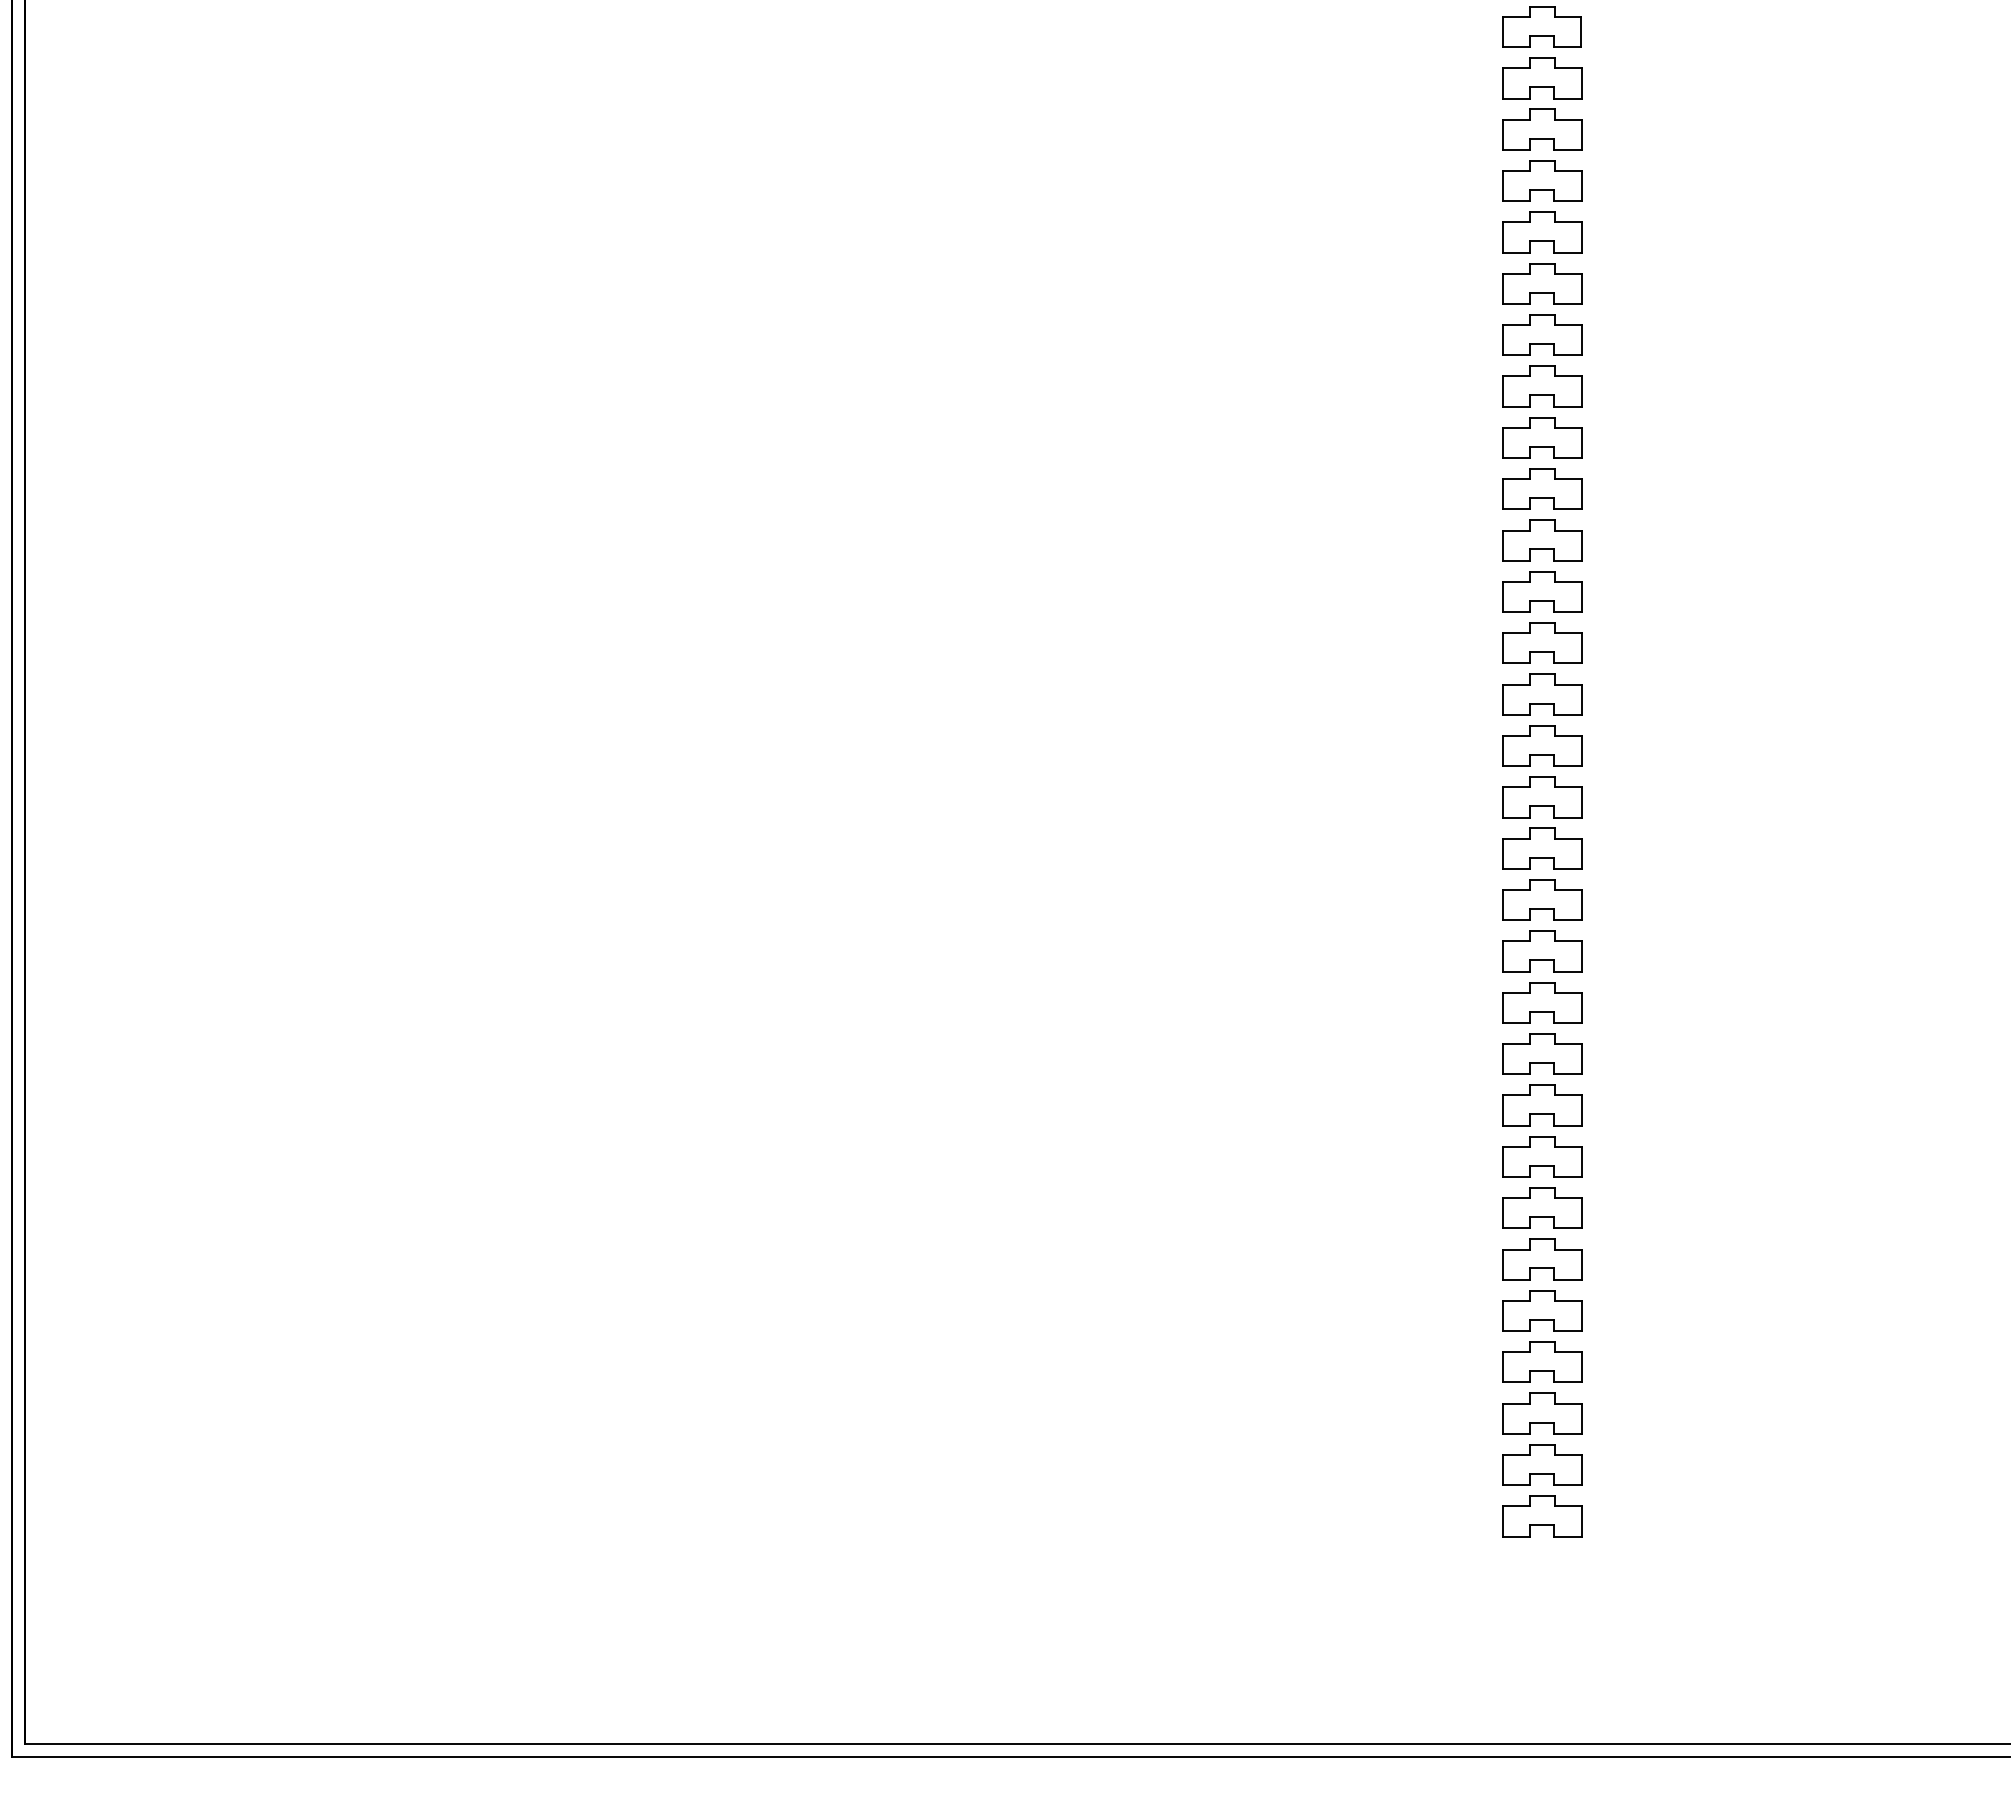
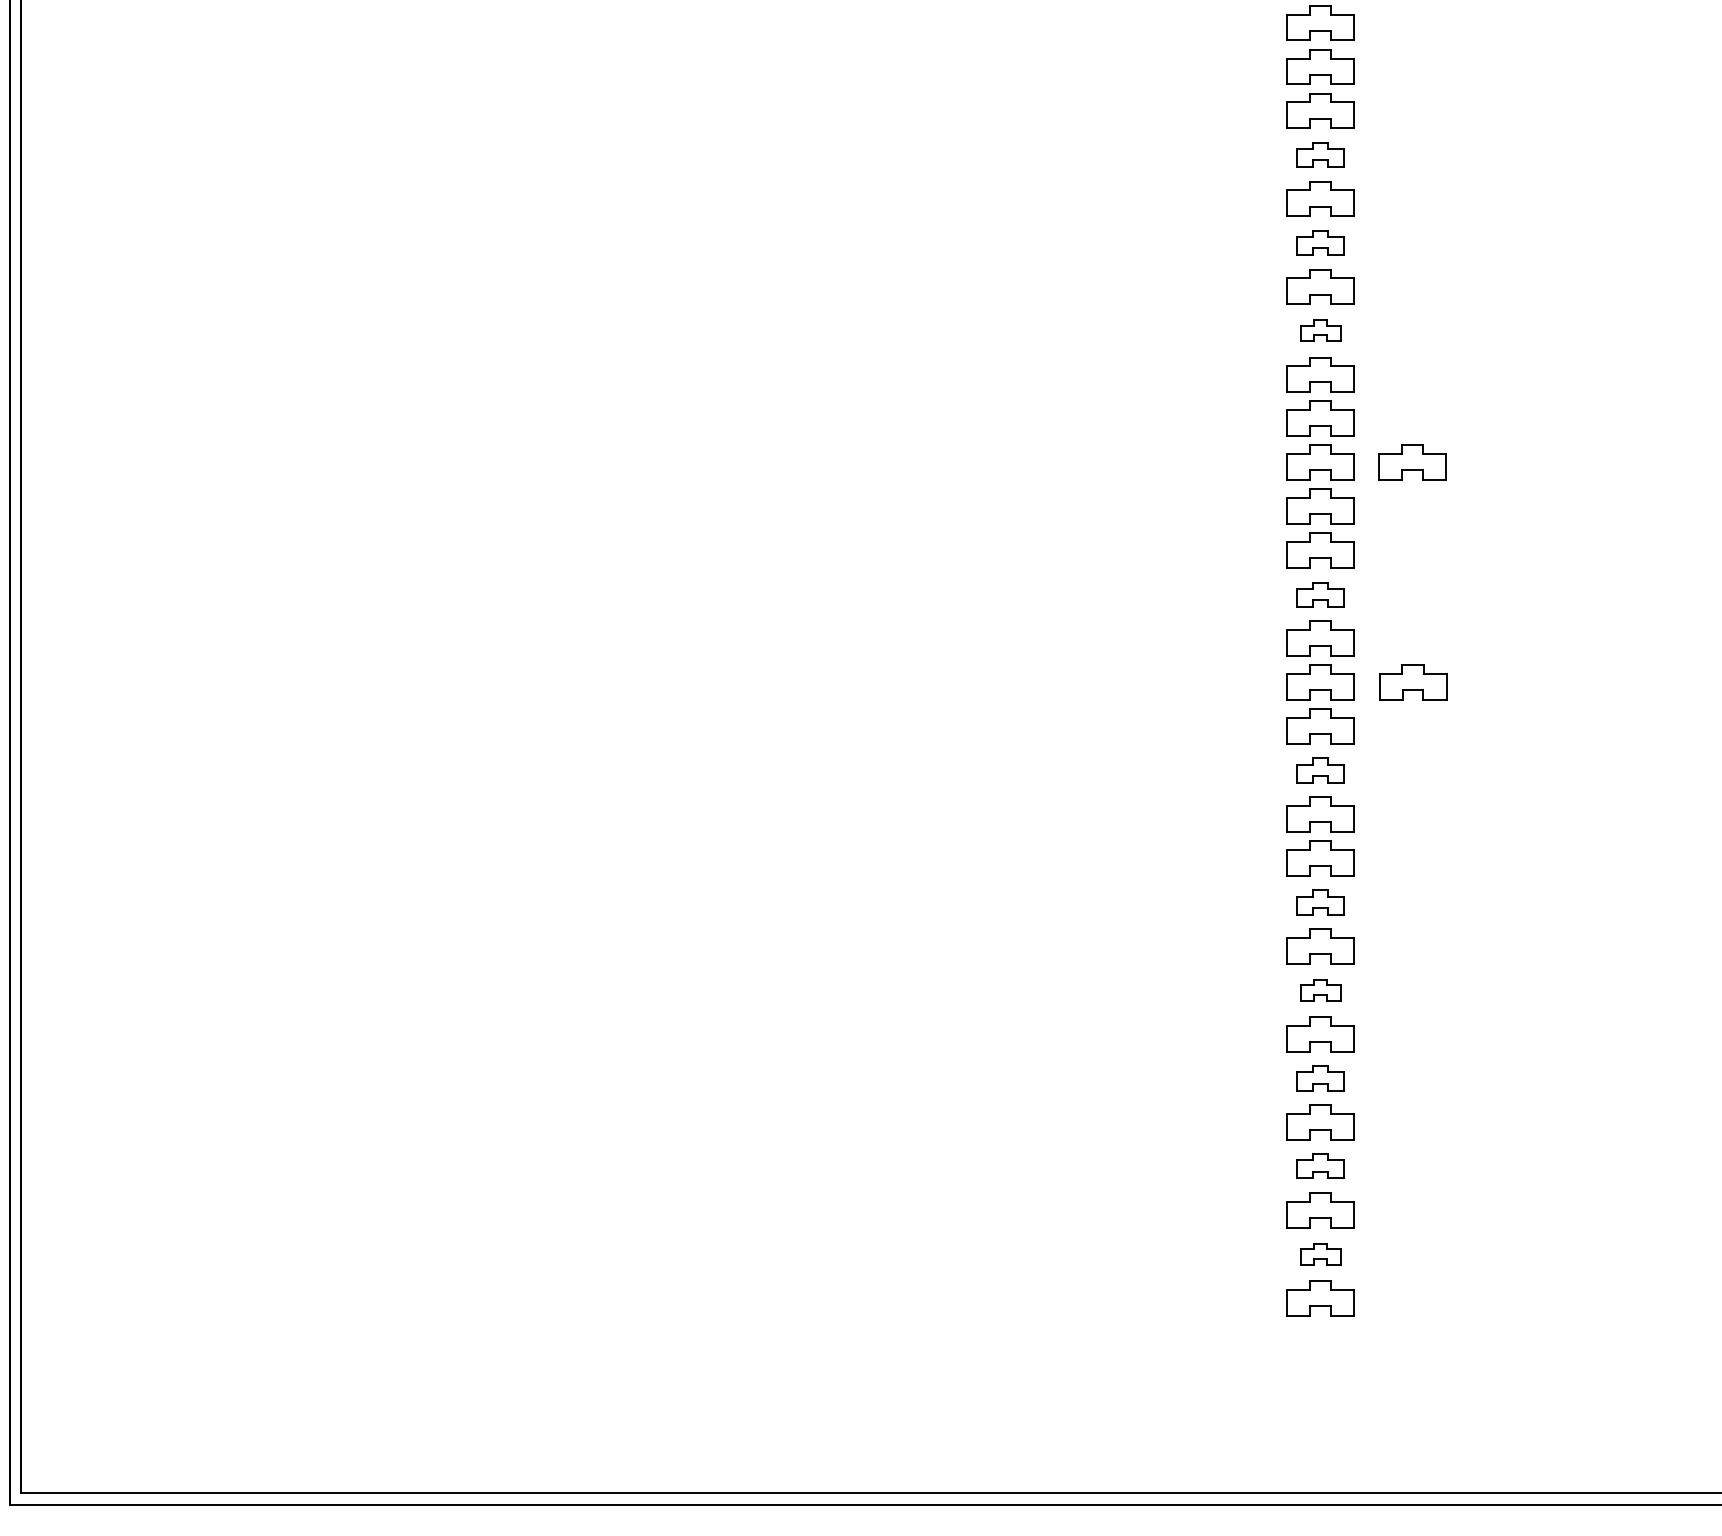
part: (1542, 180) -> (1320, 154), size x0.7
part: (1542, 283) -> (1320, 242), size x0.7
part: (1542, 386) -> (1320, 330), size x0.6
part: (1649, 540) -> (1412, 462), added
part: (1542, 694) -> (1320, 594), size x0.7
part: (1650, 797) -> (1413, 682), added
part: (1542, 899) -> (1320, 770), size x0.7
part: (1542, 1053) -> (1320, 901), size x0.7
part: (1542, 1156) -> (1320, 990), size x0.6
part: (1542, 1259) -> (1320, 1078), size x0.7
part: (1542, 1361) -> (1320, 1165), size x0.7
part: (1542, 1464) -> (1320, 1253), size x0.6

